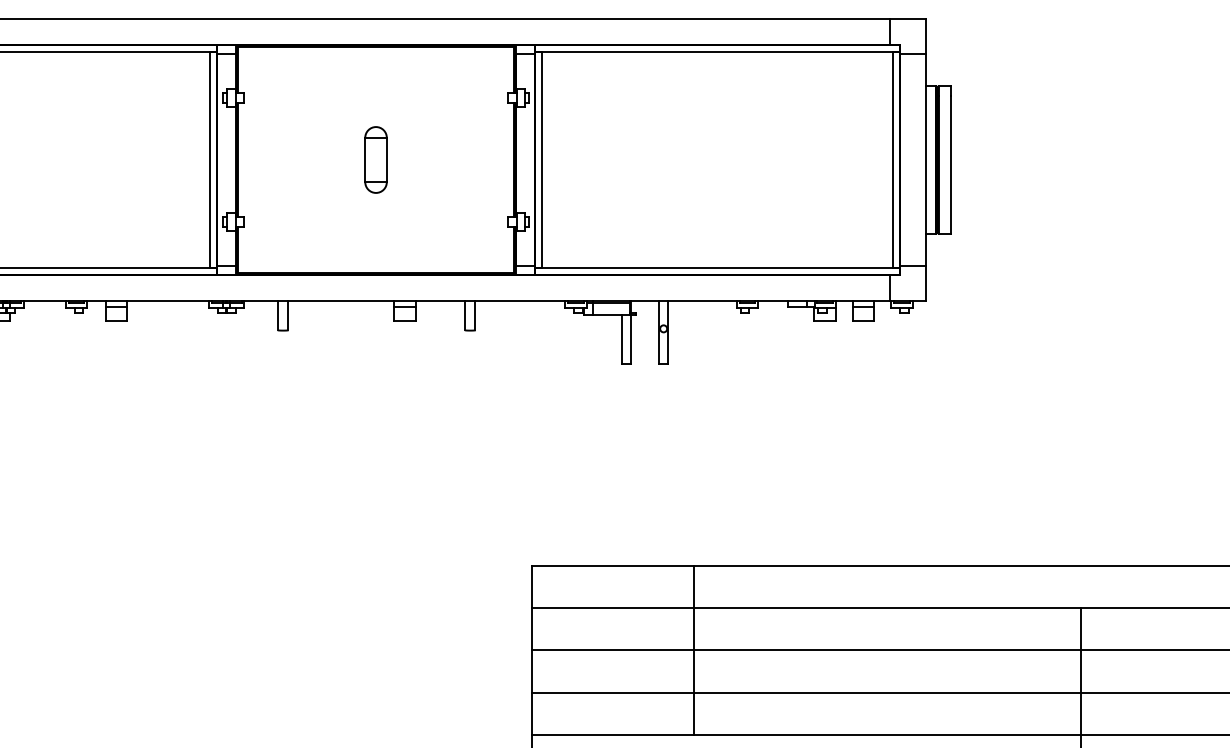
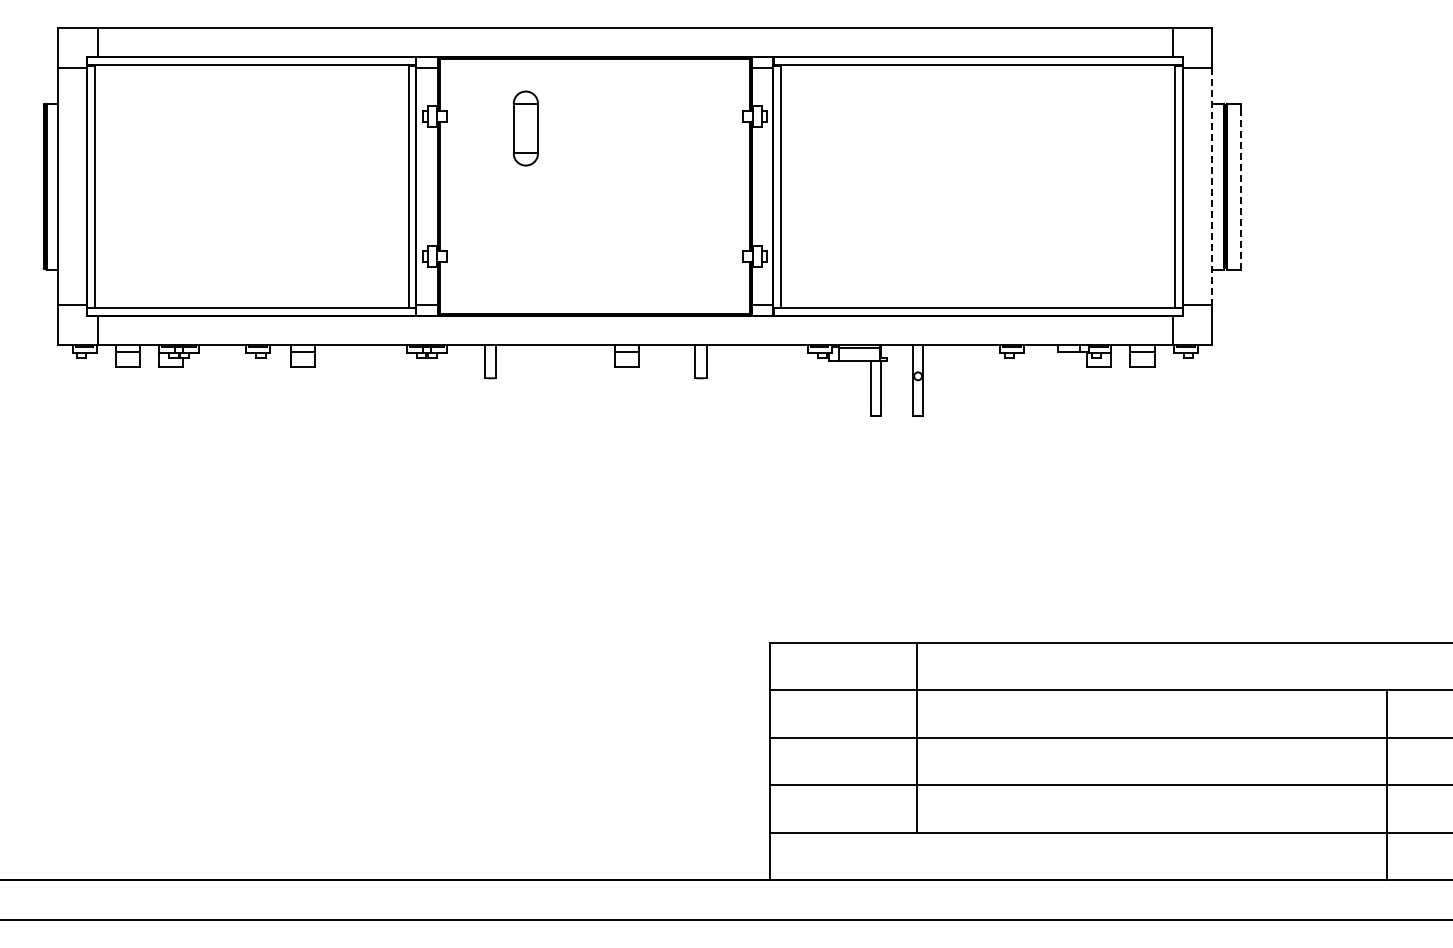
part: (375, 159) -> (525, 128), moved
line: (925, 159) -> (1212, 186), solid -> dashed
line: (950, 164) -> (1240, 191), solid -> dashed
line: (694, 650) -> (917, 737), moved

